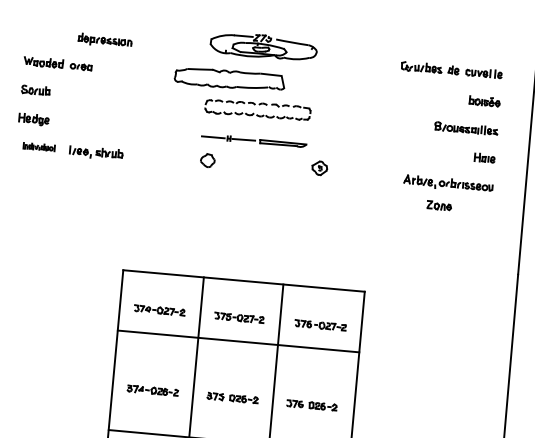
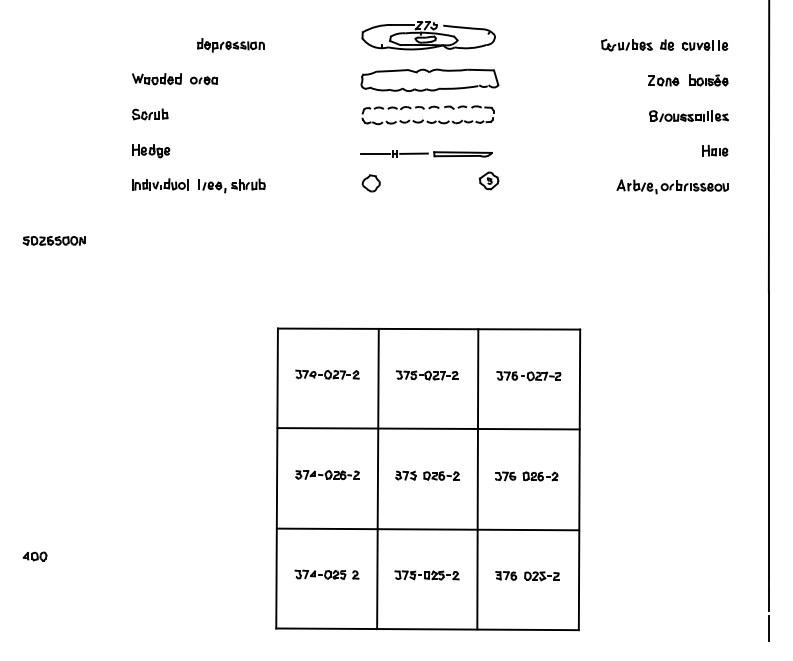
part: (229, 78) -> (429, 79), moved
part: (39, 147) -> (160, 184), size x1.43
part: (319, 167) -> (488, 180), moved
part: (439, 205) -> (663, 80), moved
line: (238, 341) -> (428, 428), moved

